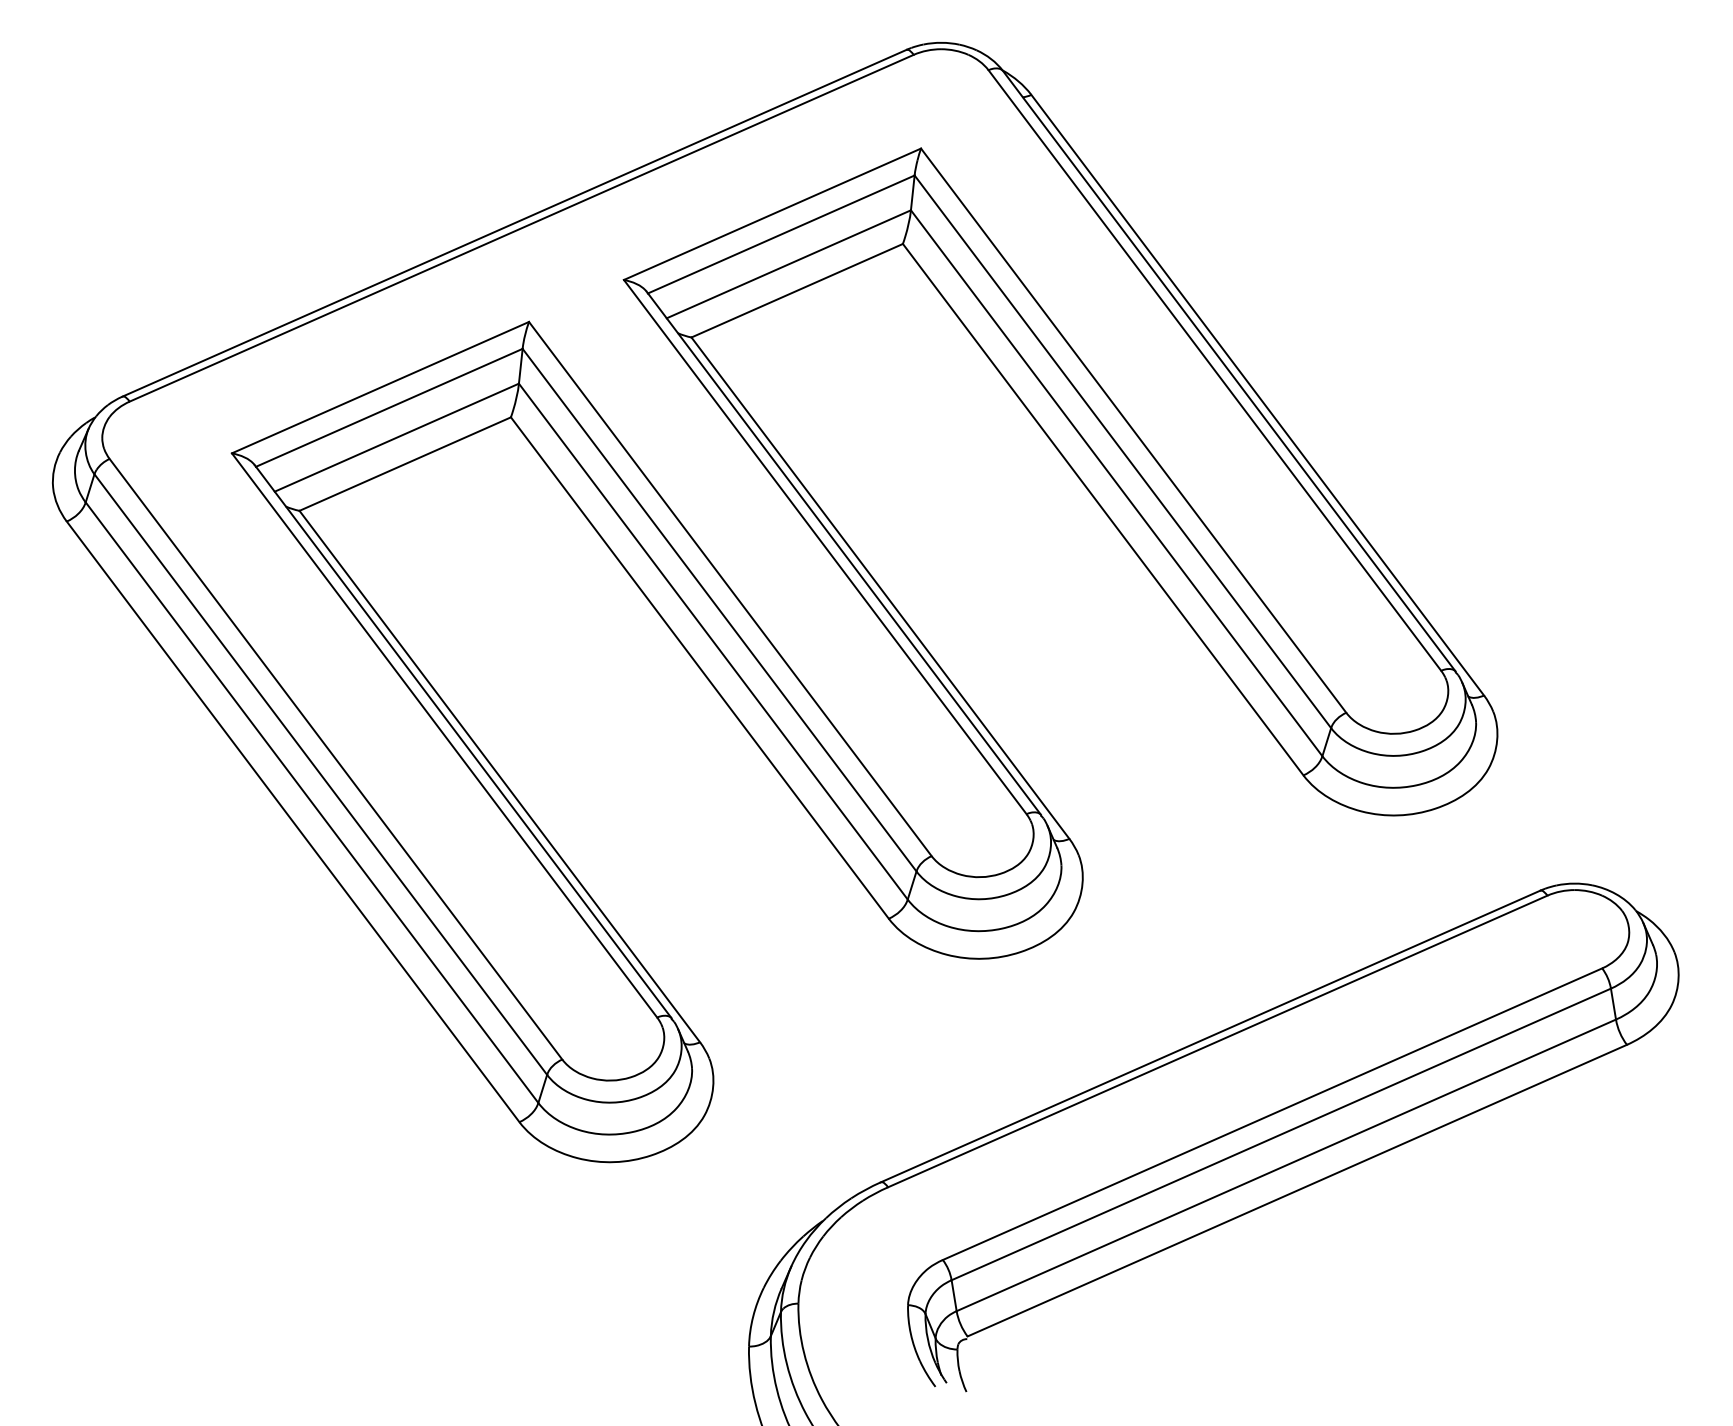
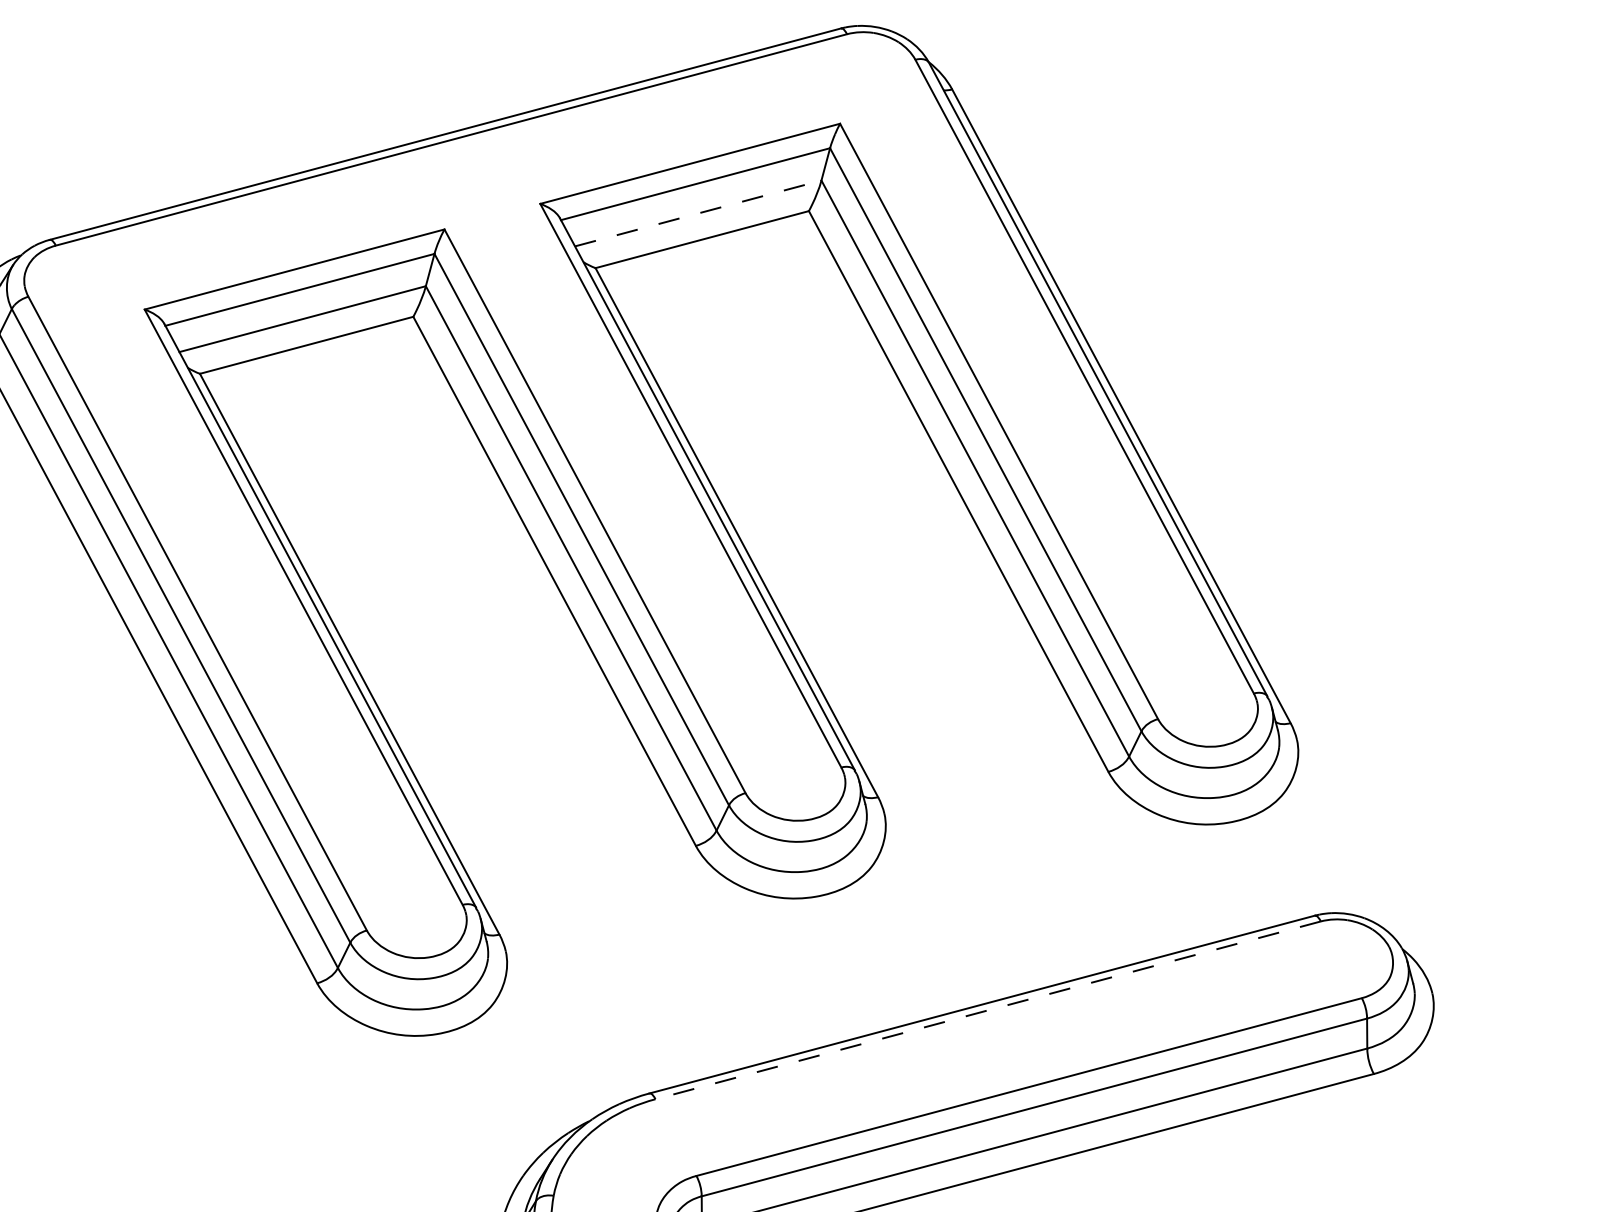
line: (788, 264) -> (697, 213), solid -> dashed
line: (1217, 1041) -> (987, 1010), solid -> dashed

